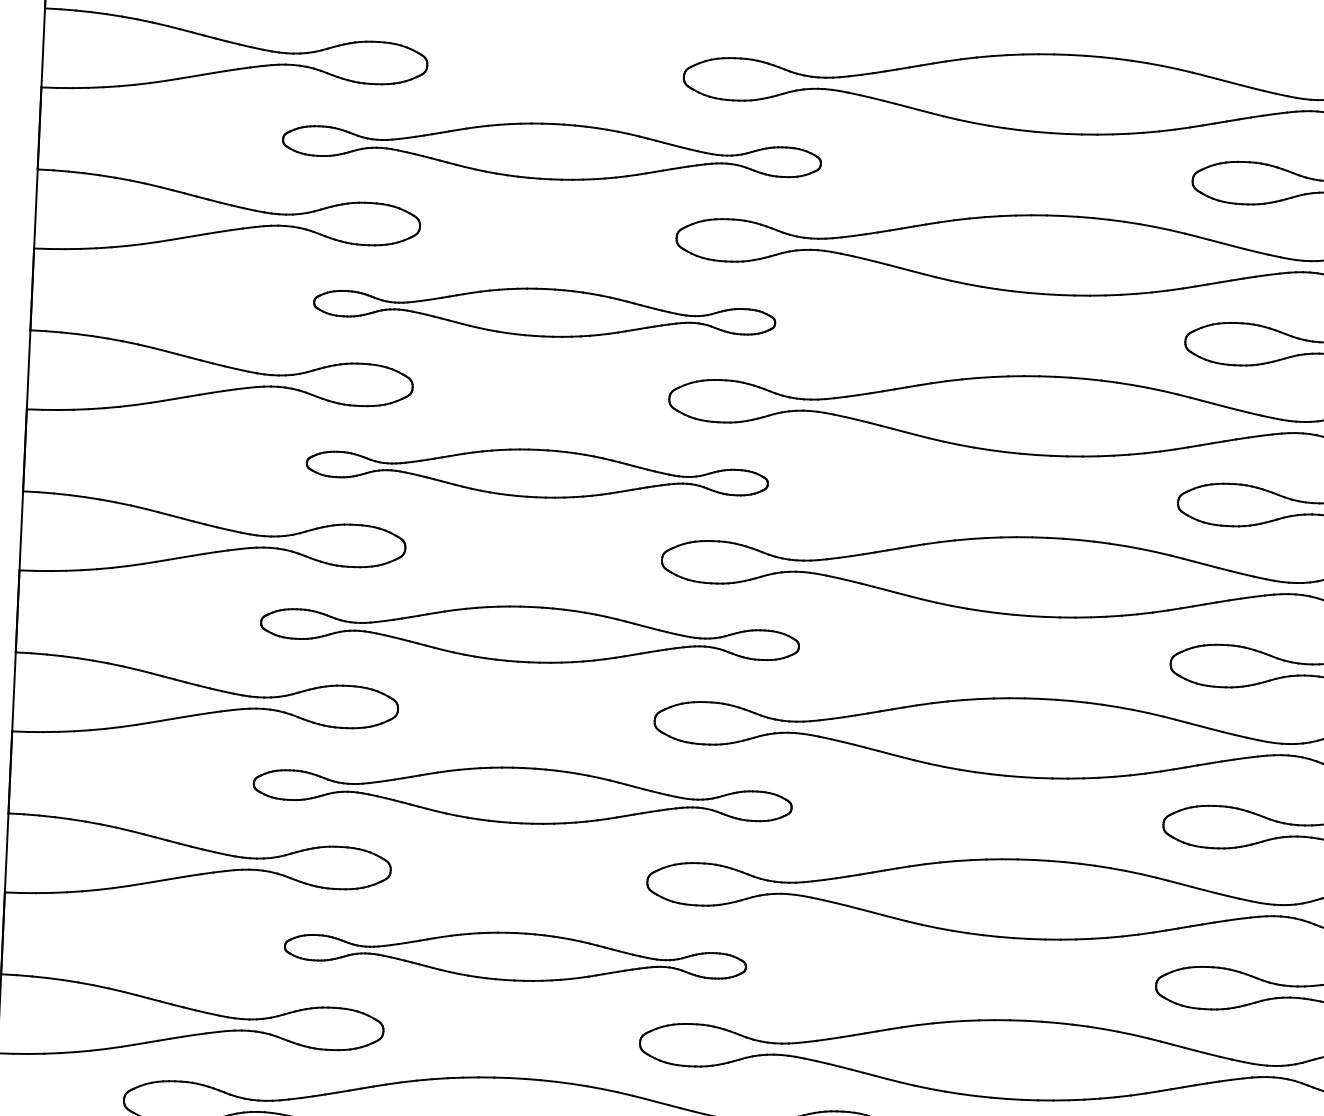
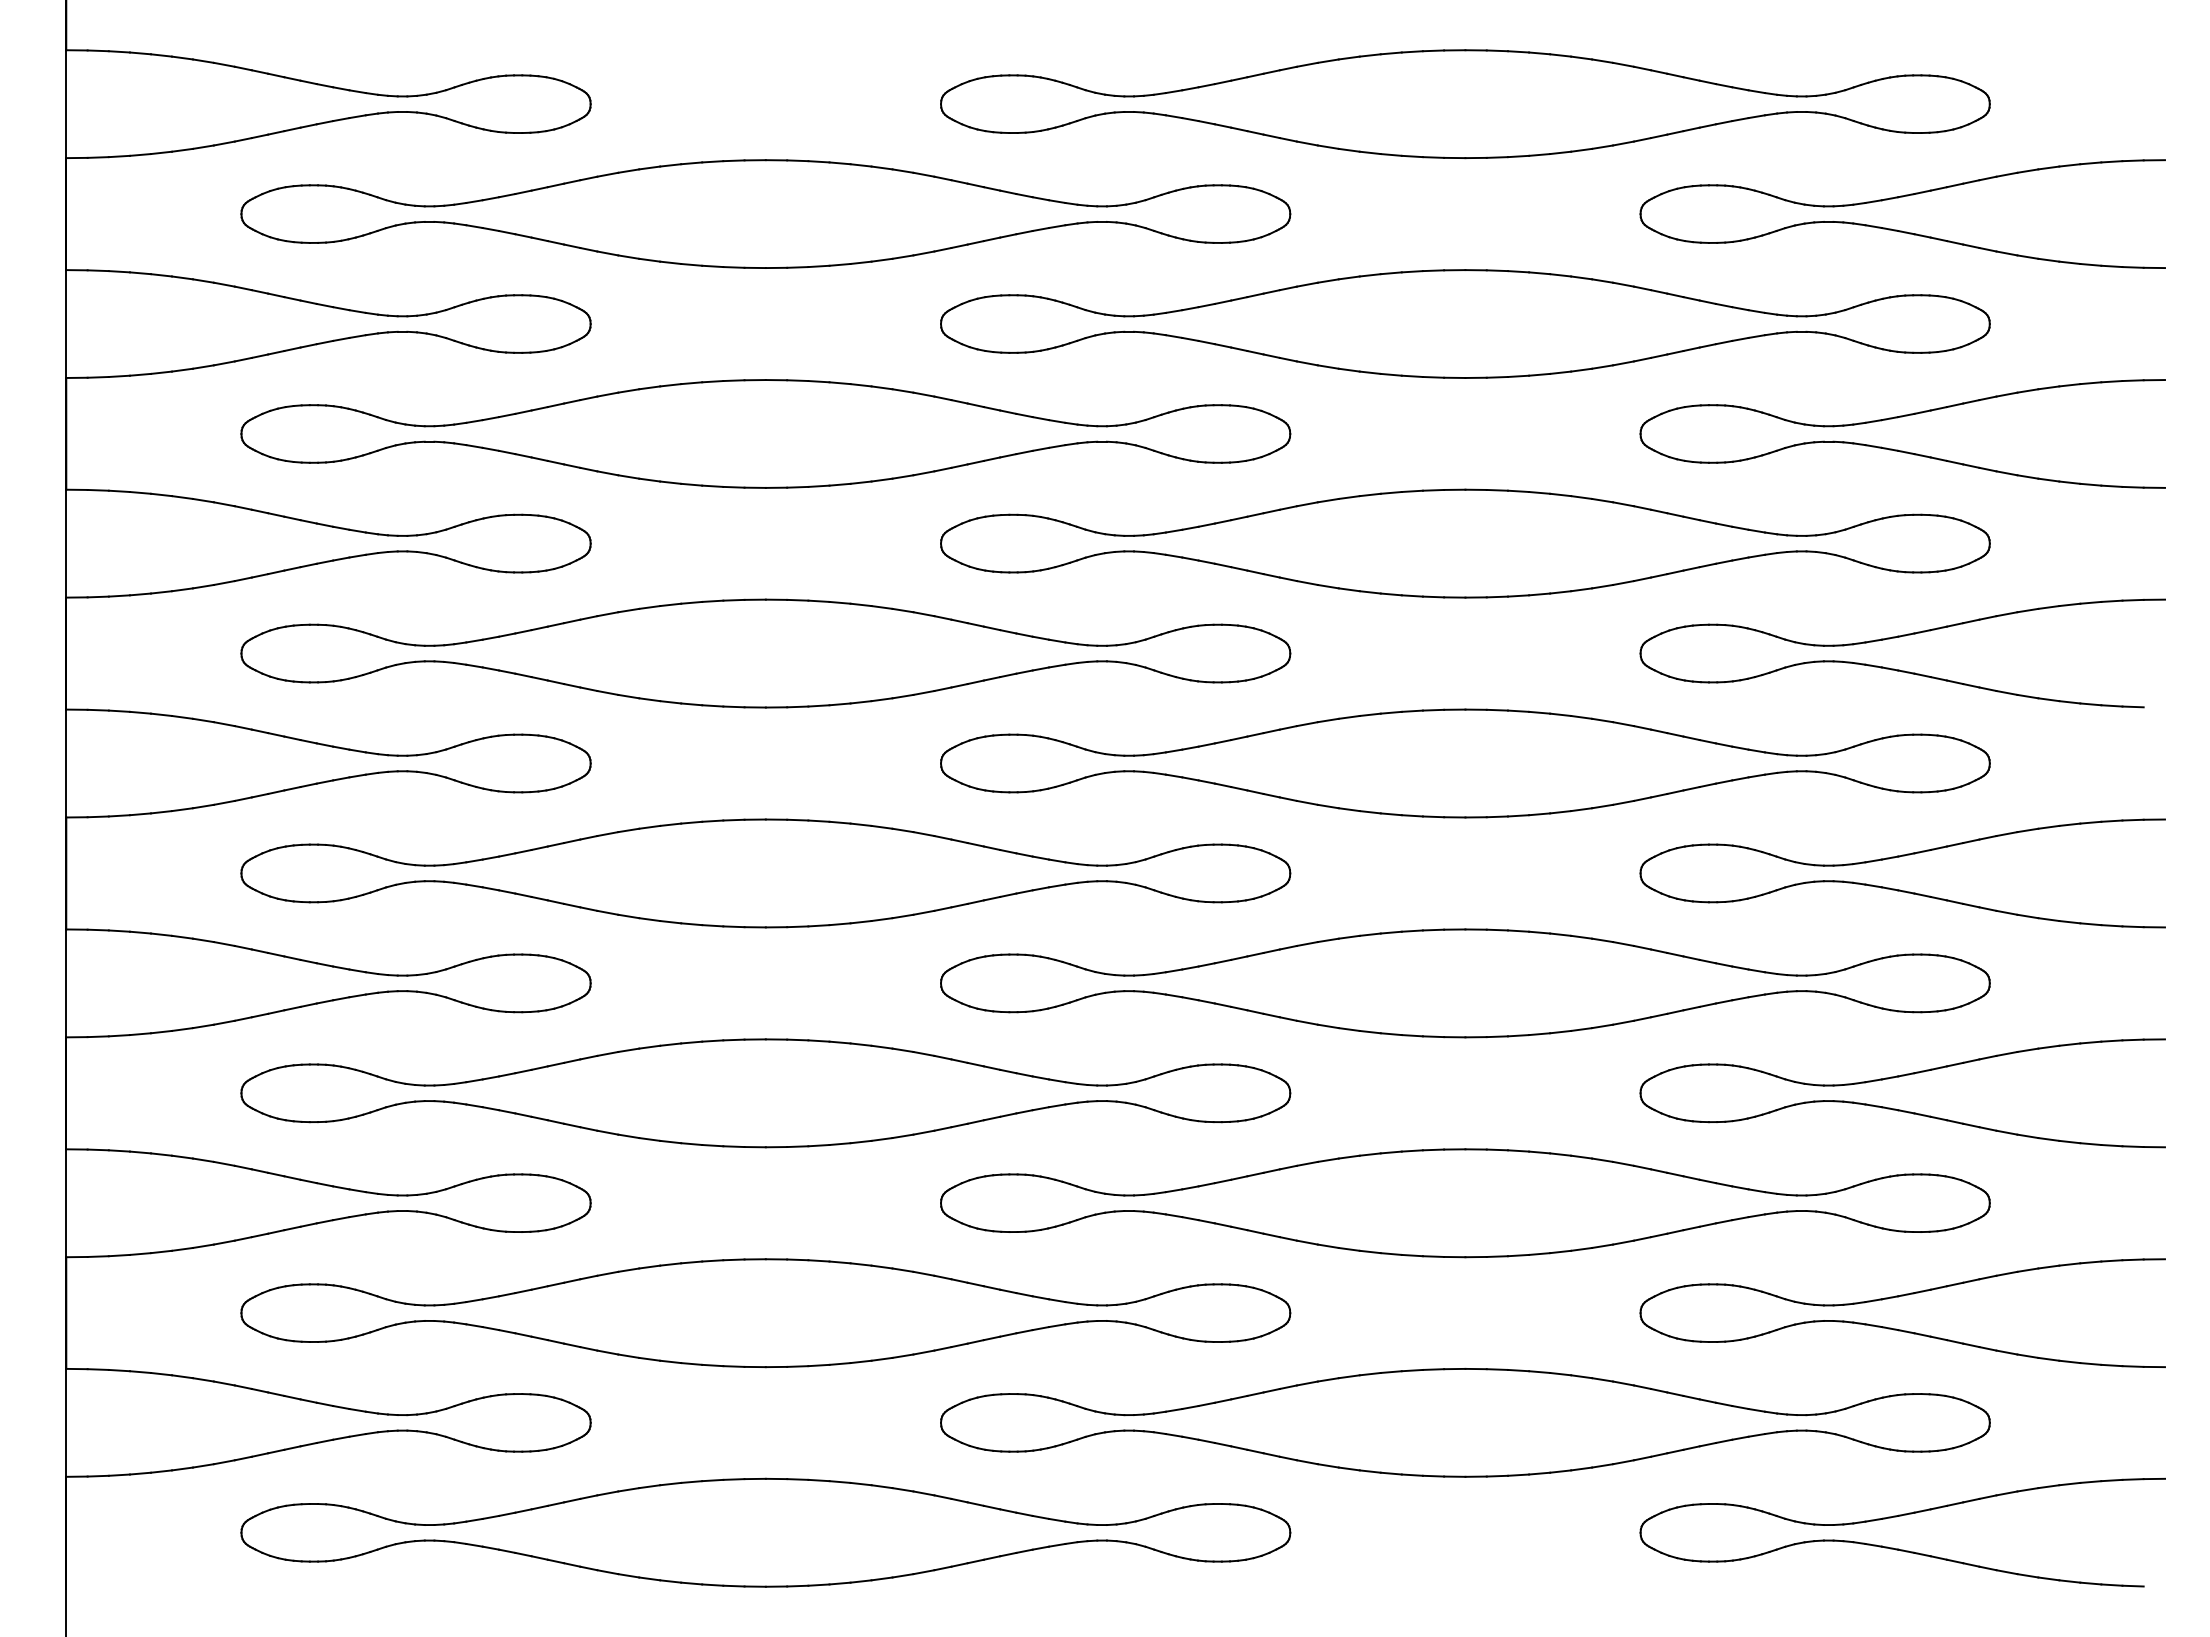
part: (551, 151) -> (765, 213), size x1.43
part: (544, 312) -> (765, 433), size x1.67
part: (537, 473) -> (765, 653), size x1.67
part: (529, 634) -> (765, 873), size x1.43
part: (522, 795) -> (765, 1093), size x1.43
part: (515, 956) -> (765, 1313), size x1.67

